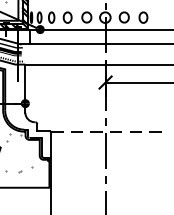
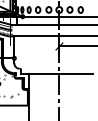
line: (107, 132) -> (60, 74), dashed -> solid

